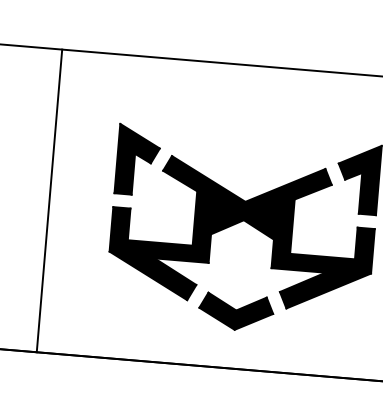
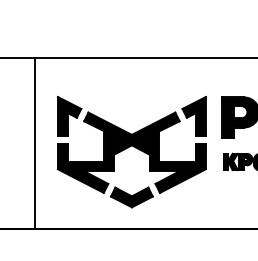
line: (49, 200) -> (34, 143), moved

